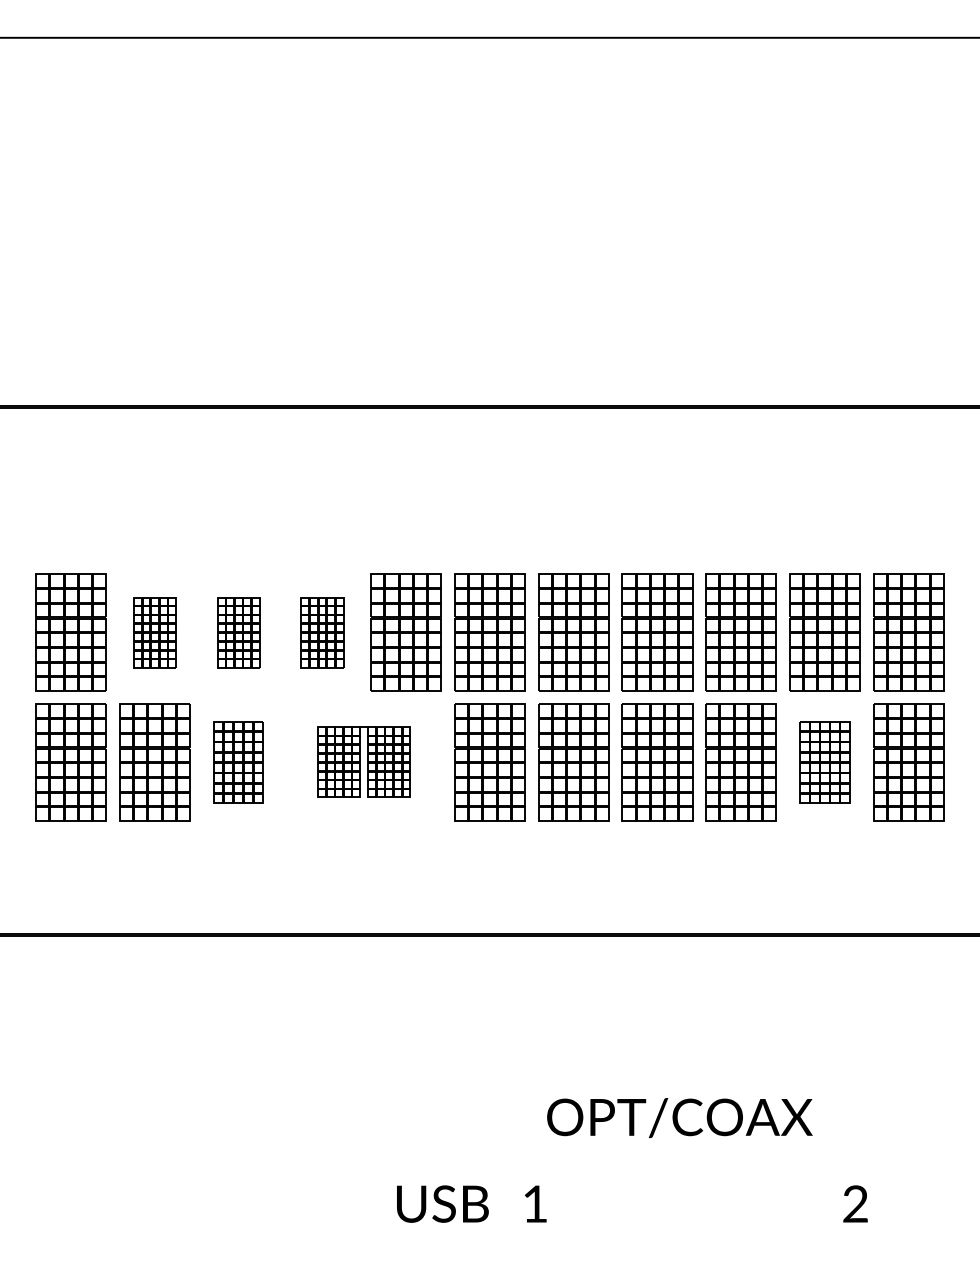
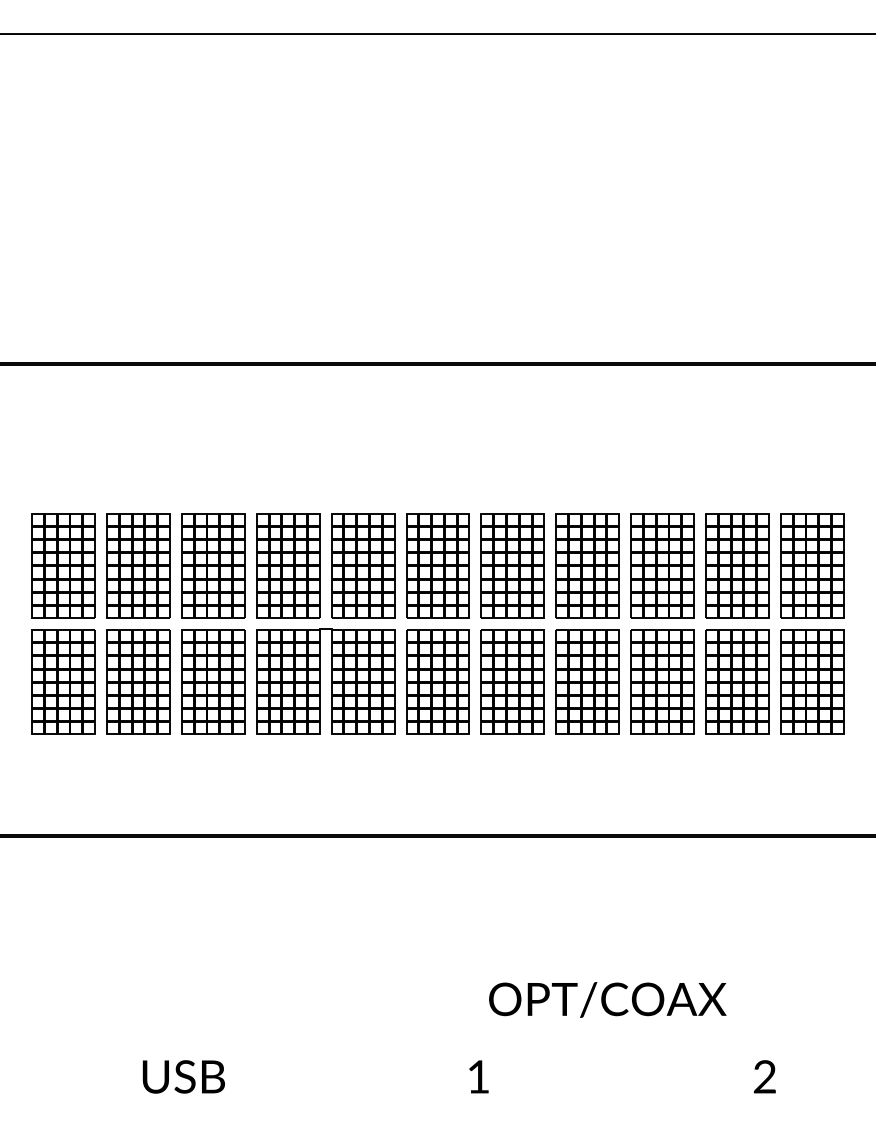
part: (154, 632) -> (137, 565), size x1.67
part: (238, 632) -> (213, 565), size x1.67
part: (322, 632) -> (288, 565), size x1.67
part: (363, 761) -> (324, 681), size x1.67
part: (238, 762) -> (213, 682), size x1.43
part: (824, 762) -> (737, 682), size x1.43
text: (442, 1203) -> (183, 1076), moved

